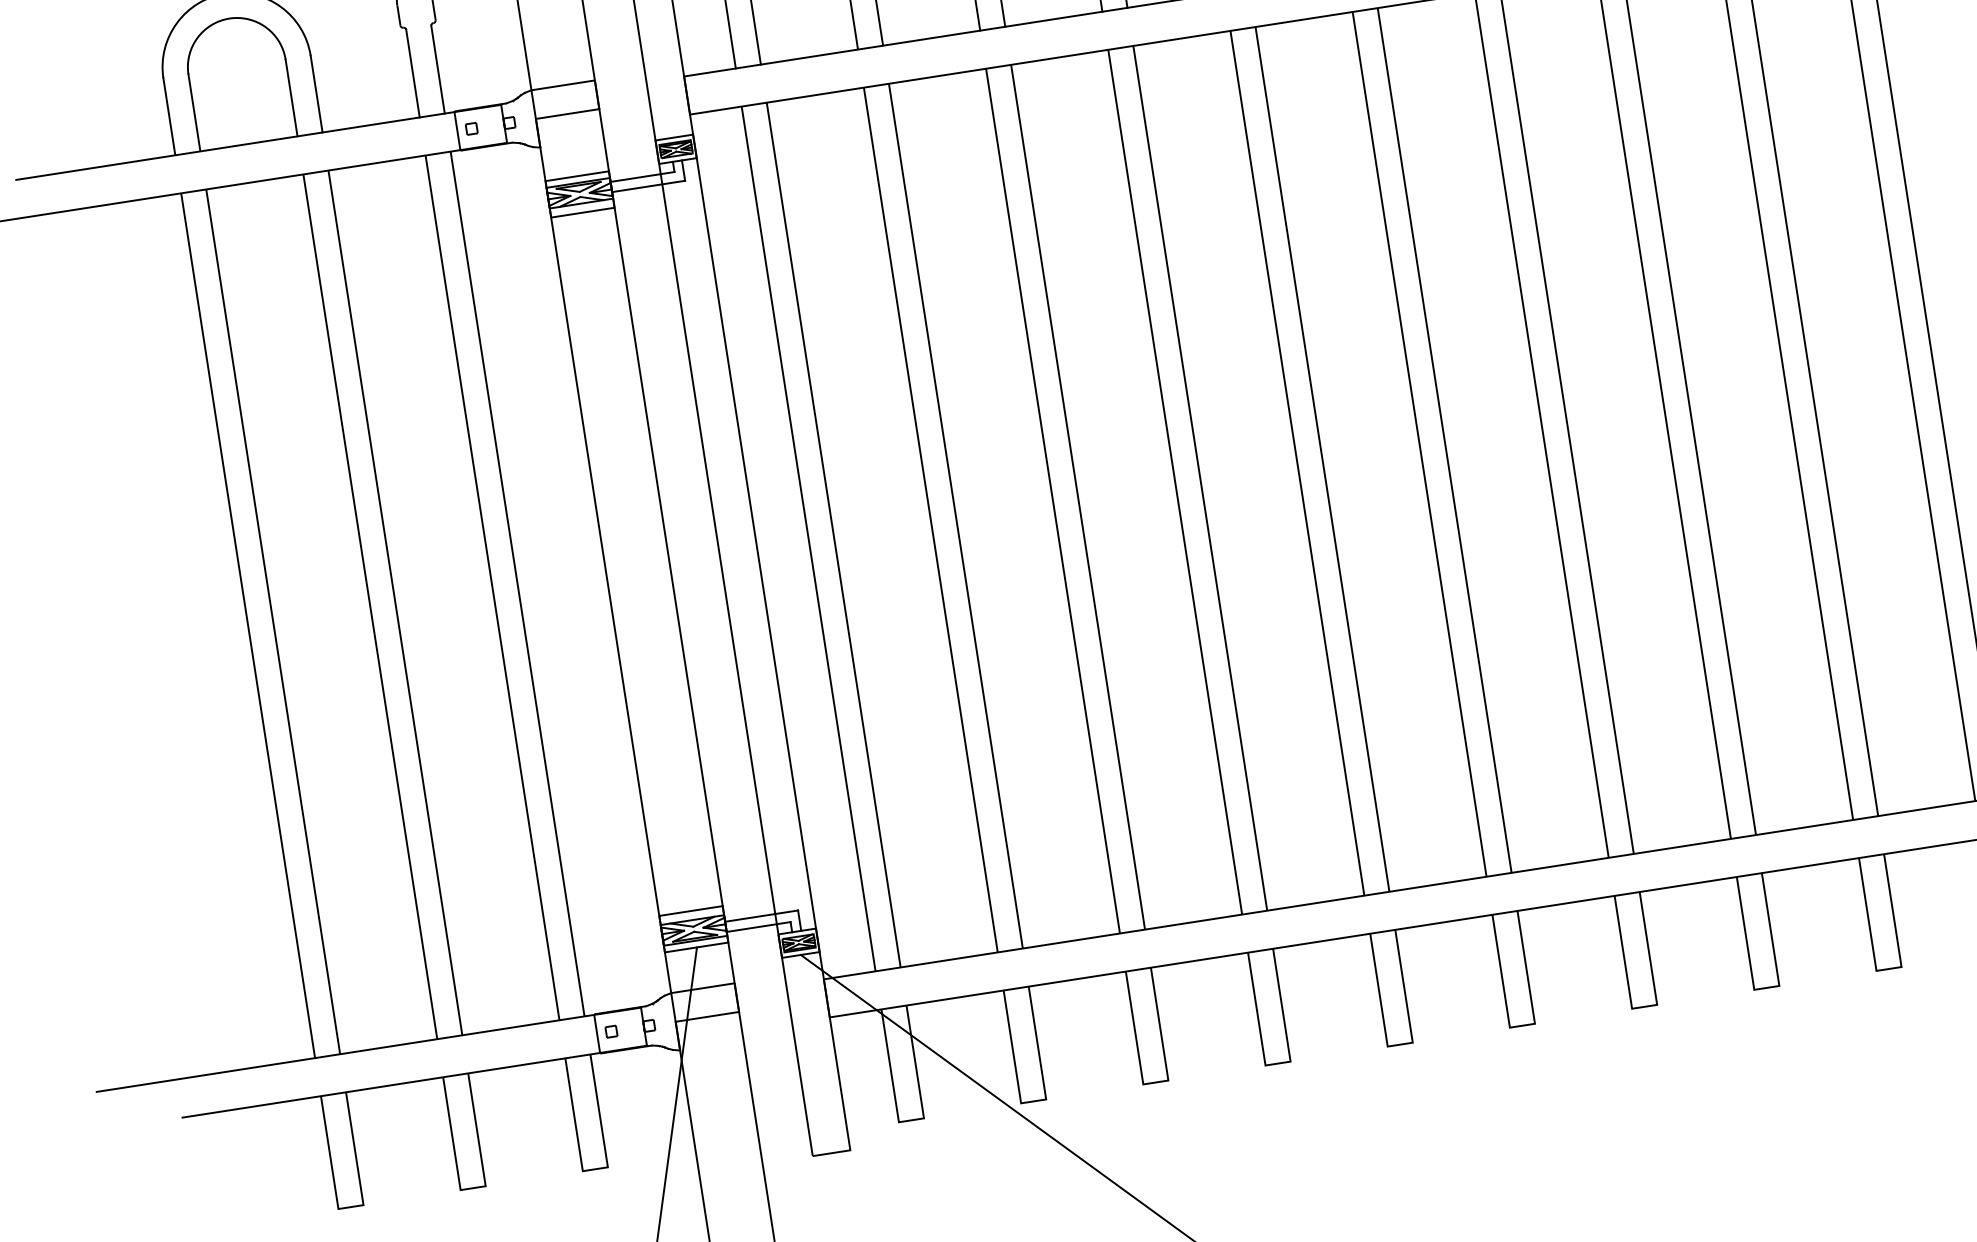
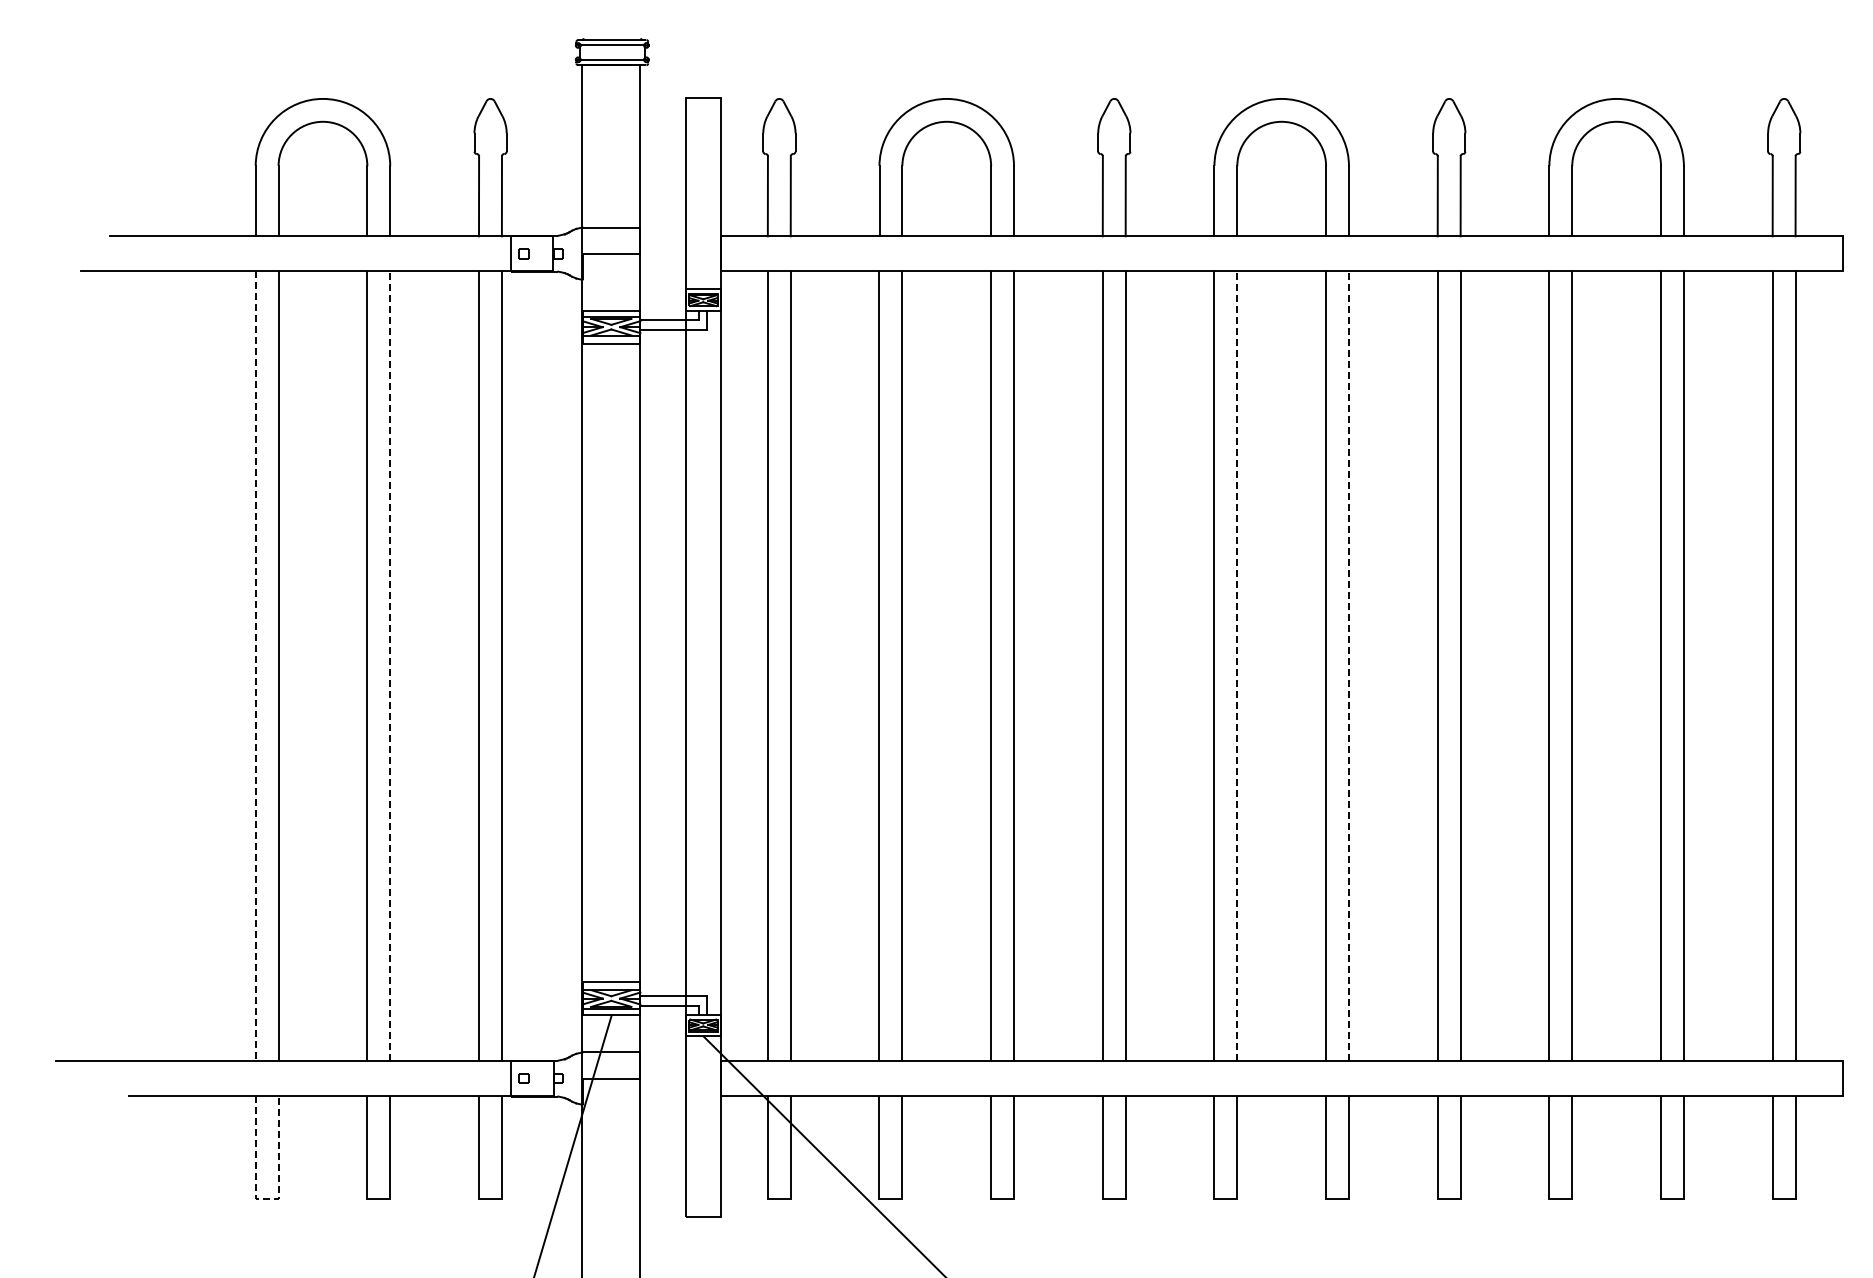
line: (1444, 439) -> (1348, 665), solid -> dashed
line: (1322, 458) -> (1237, 665), solid -> dashed
line: (395, 602) -> (390, 665), solid -> dashed
line: (247, 626) -> (255, 666), solid -> dashed
line: (351, 1207) -> (267, 1199), solid -> dashed

